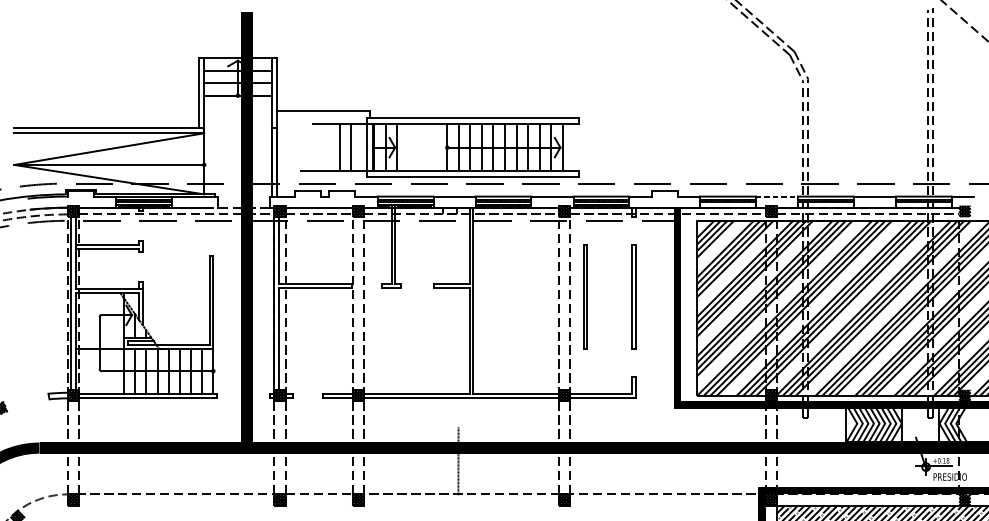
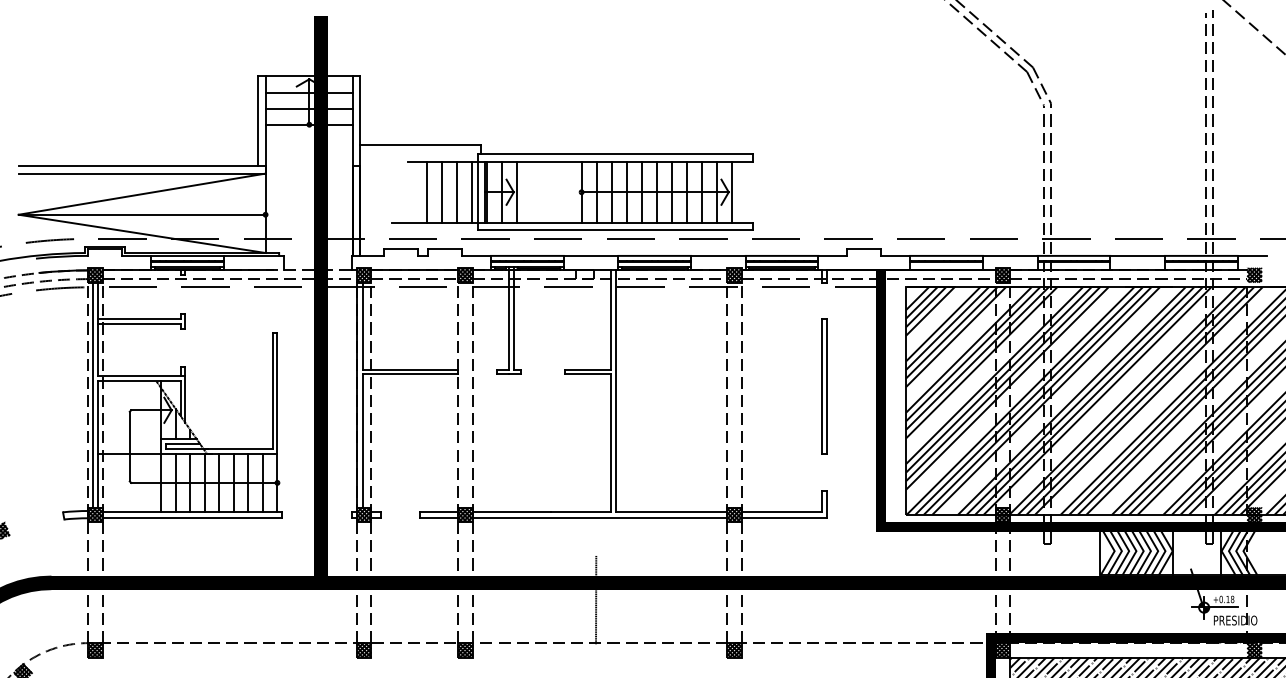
line: (327, 147) -> (426, 191), added
line: (362, 147) -> (471, 191), added
line: (777, 196) -> (1010, 255), dashed -> solid
part: (585, 297) -> (761, 386), removed

